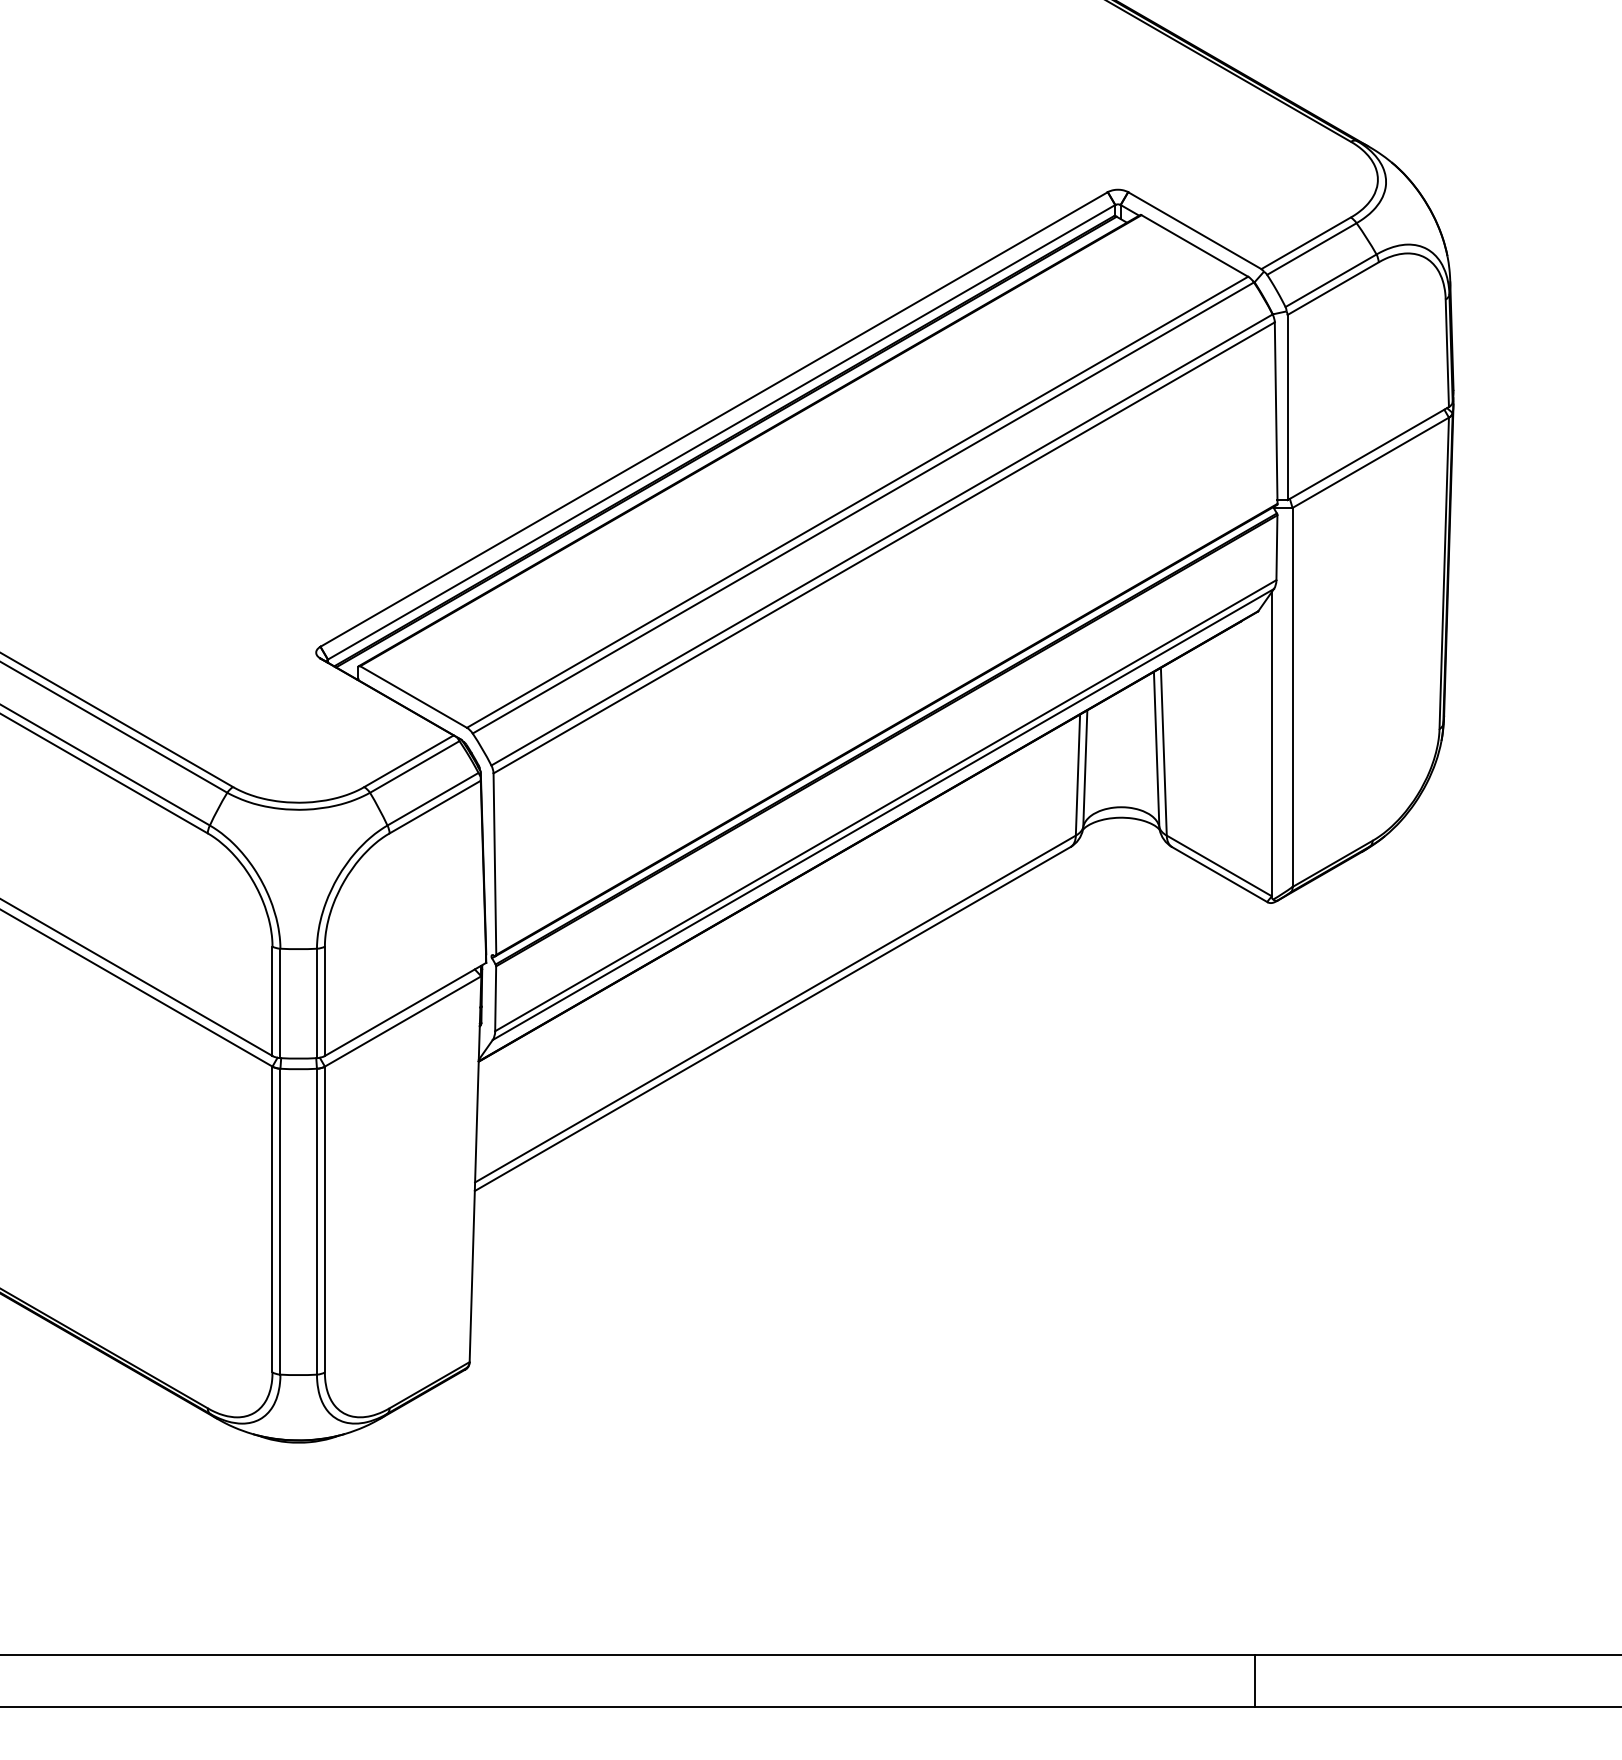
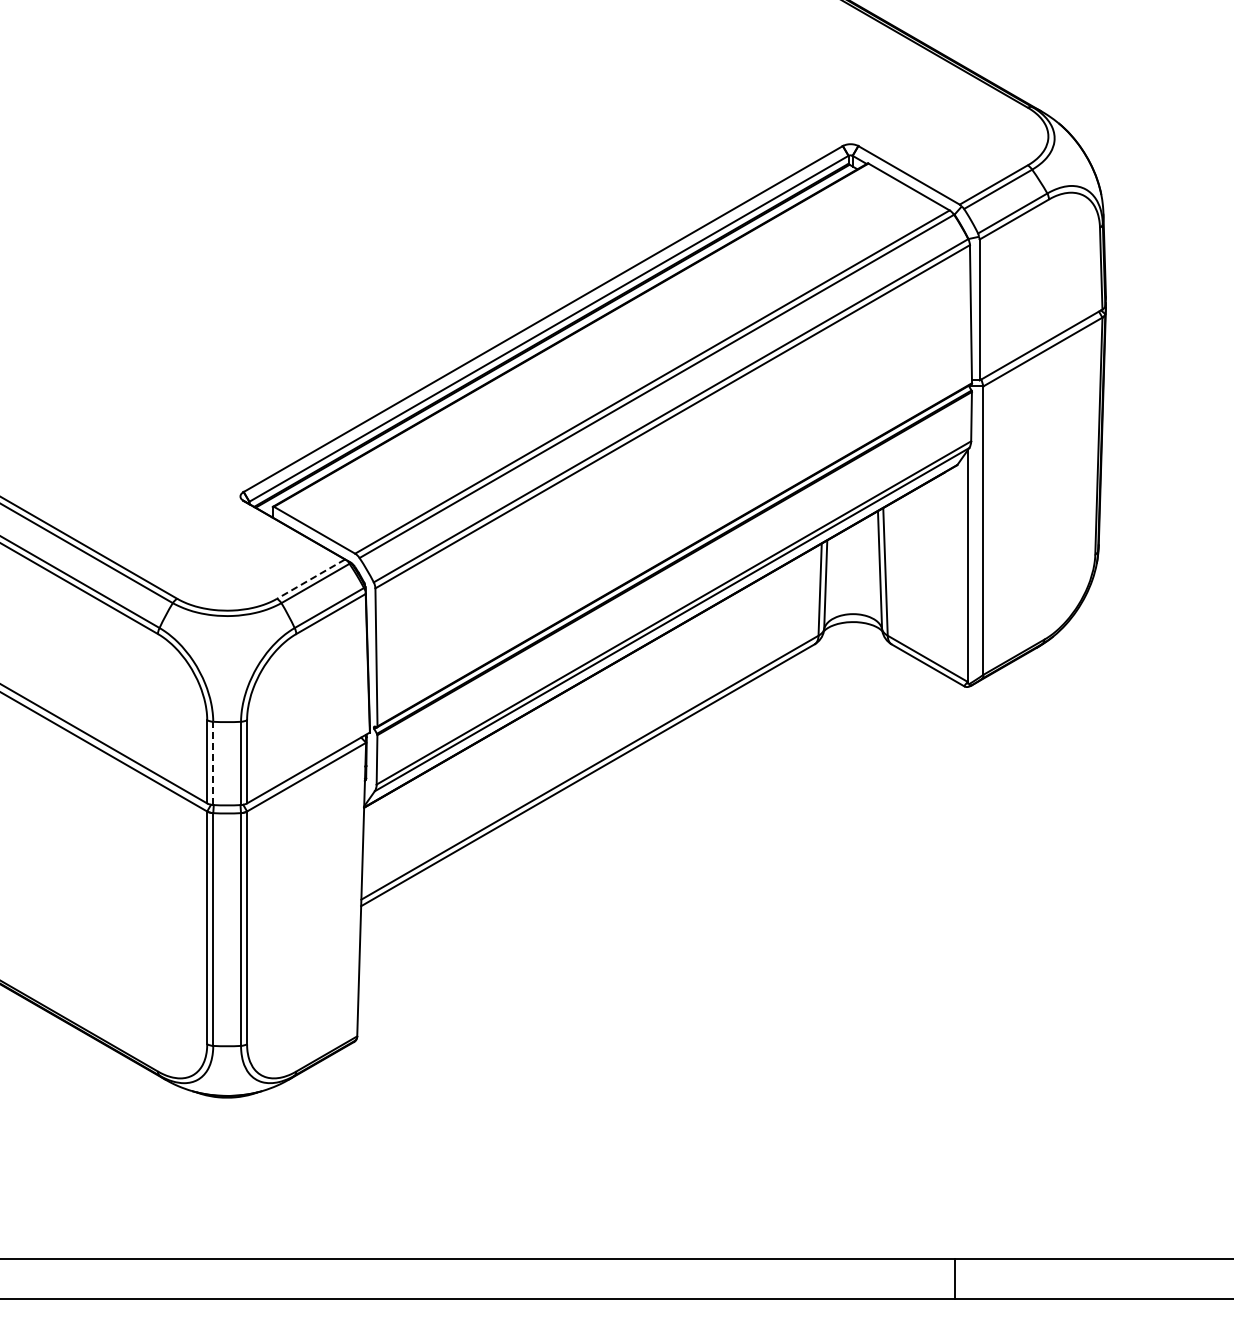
line: (408, 761) -> (310, 579), solid -> dashed
line: (280, 1003) -> (213, 763), solid -> dashed

